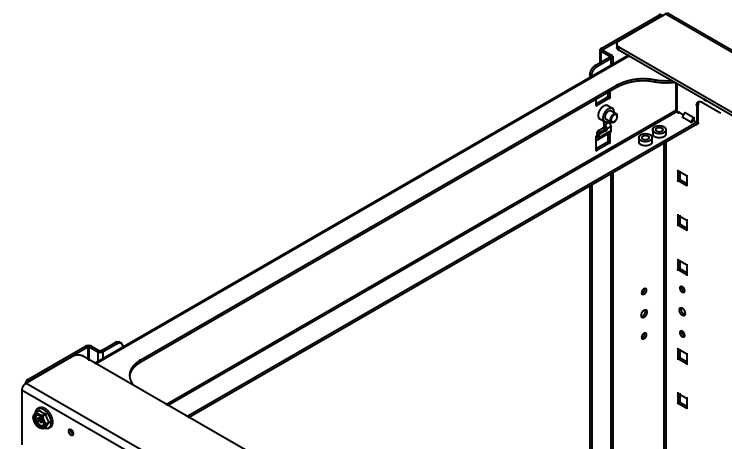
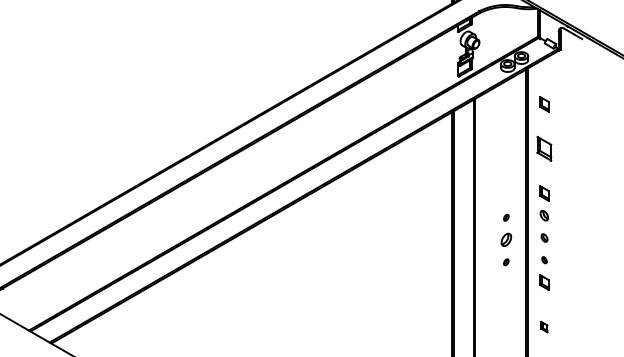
part: (682, 222) -> (544, 148), size x1.6
part: (682, 289) -> (544, 215), size x1.6
part: (643, 313) -> (505, 239), size x1.6
part: (681, 400) -> (543, 326), size x0.7

